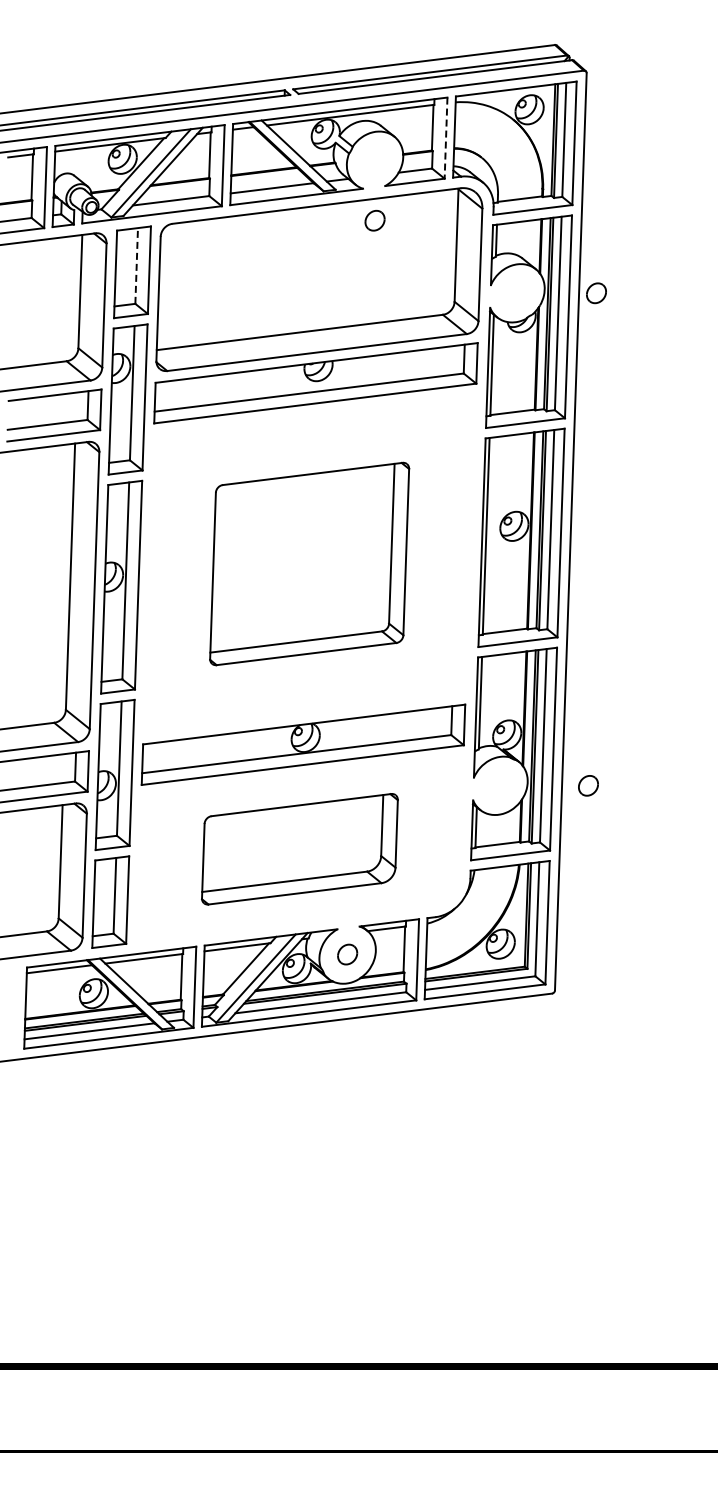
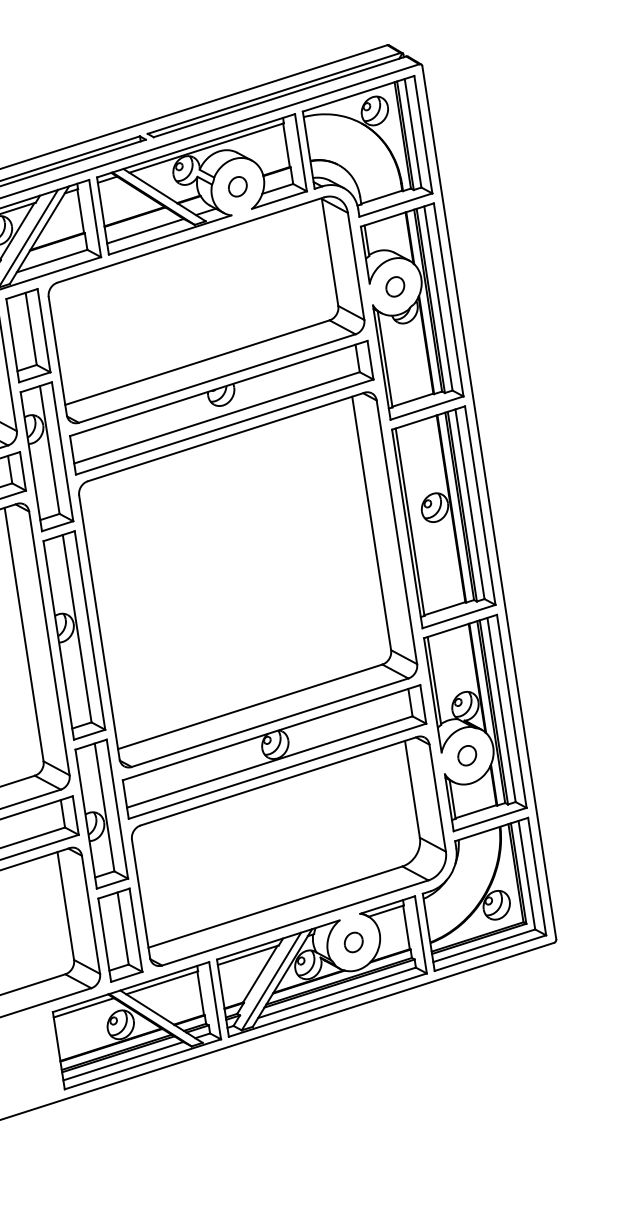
line: (446, 138) -> (301, 152), dashed -> solid
part: (374, 220) -> (237, 186), moved
line: (136, 265) -> (30, 328), dashed -> solid
part: (596, 293) -> (395, 287), moved
part: (309, 563) -> (247, 579), size x1.67
part: (588, 785) -> (467, 755), moved
part: (299, 849) -> (289, 851), size x1.67

